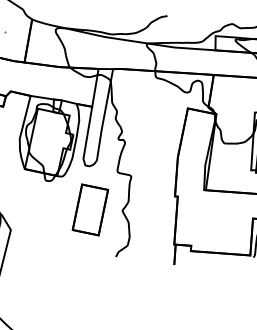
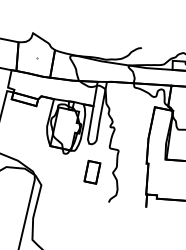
part: (90, 210) -> (92, 172), size x0.7

